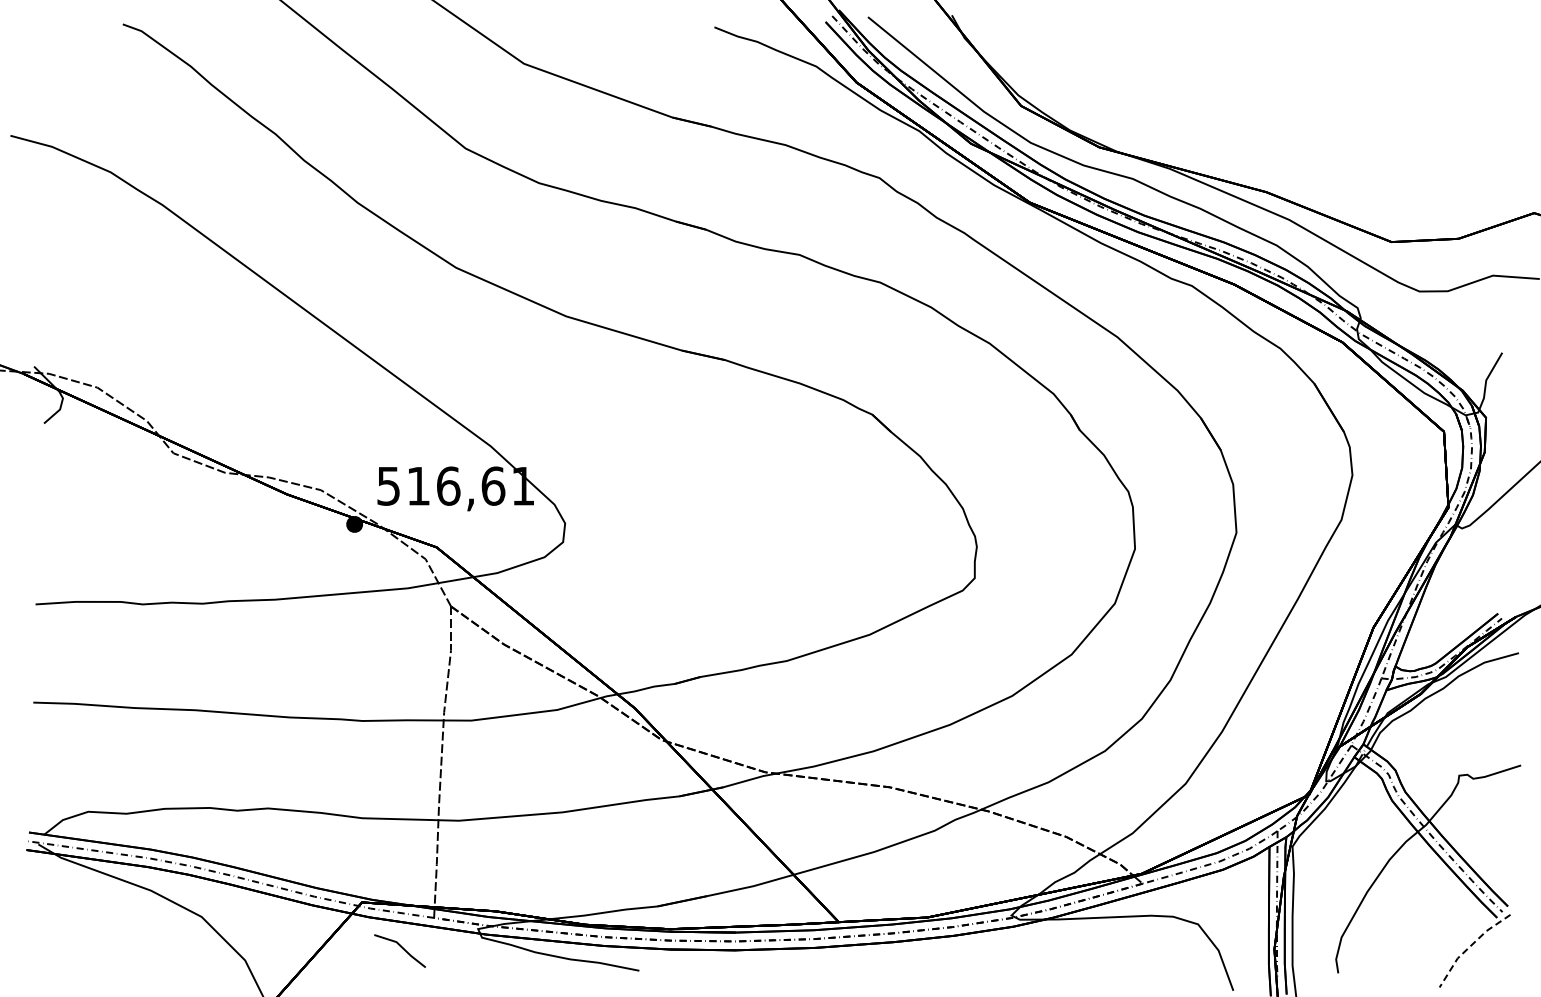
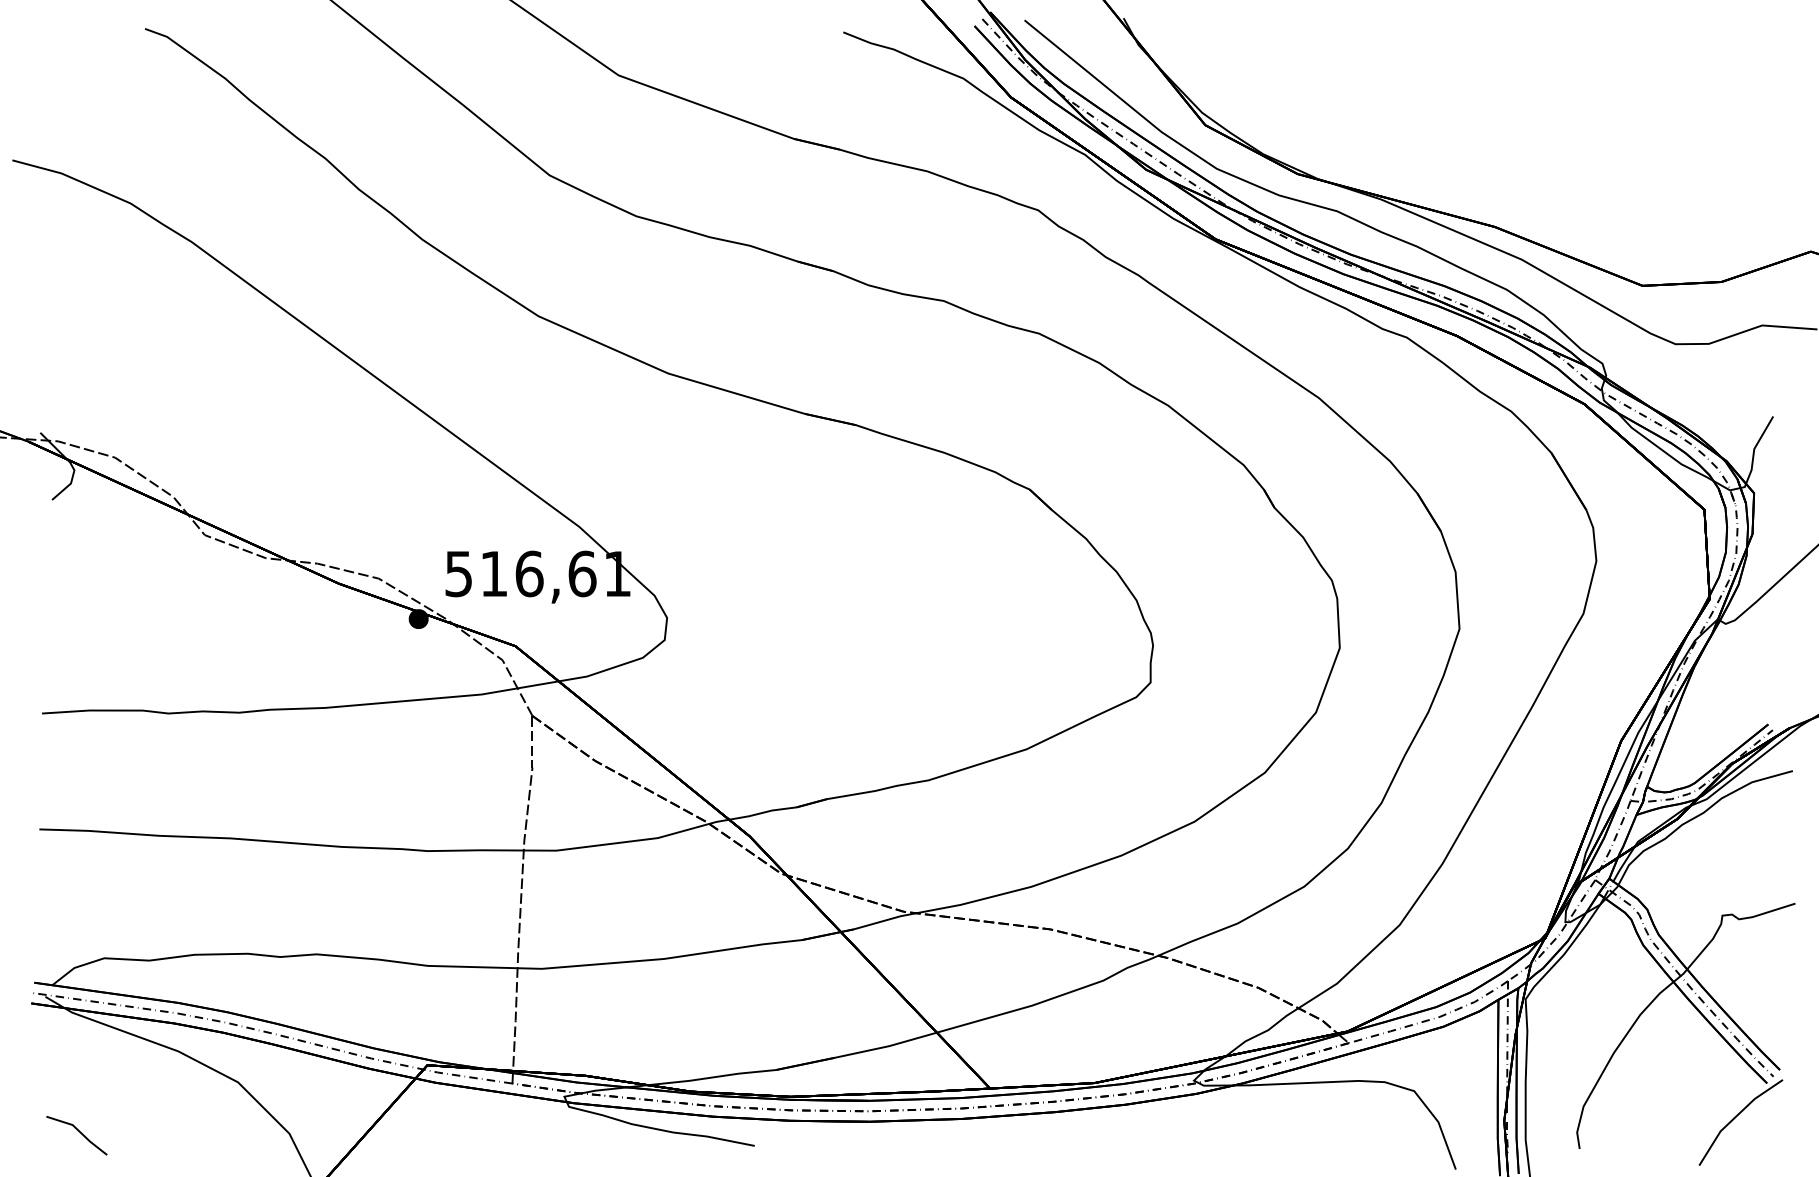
line: (1470, 946) -> (1735, 1117), dashed -> solid
line: (401, 948) -> (78, 1132), moved

